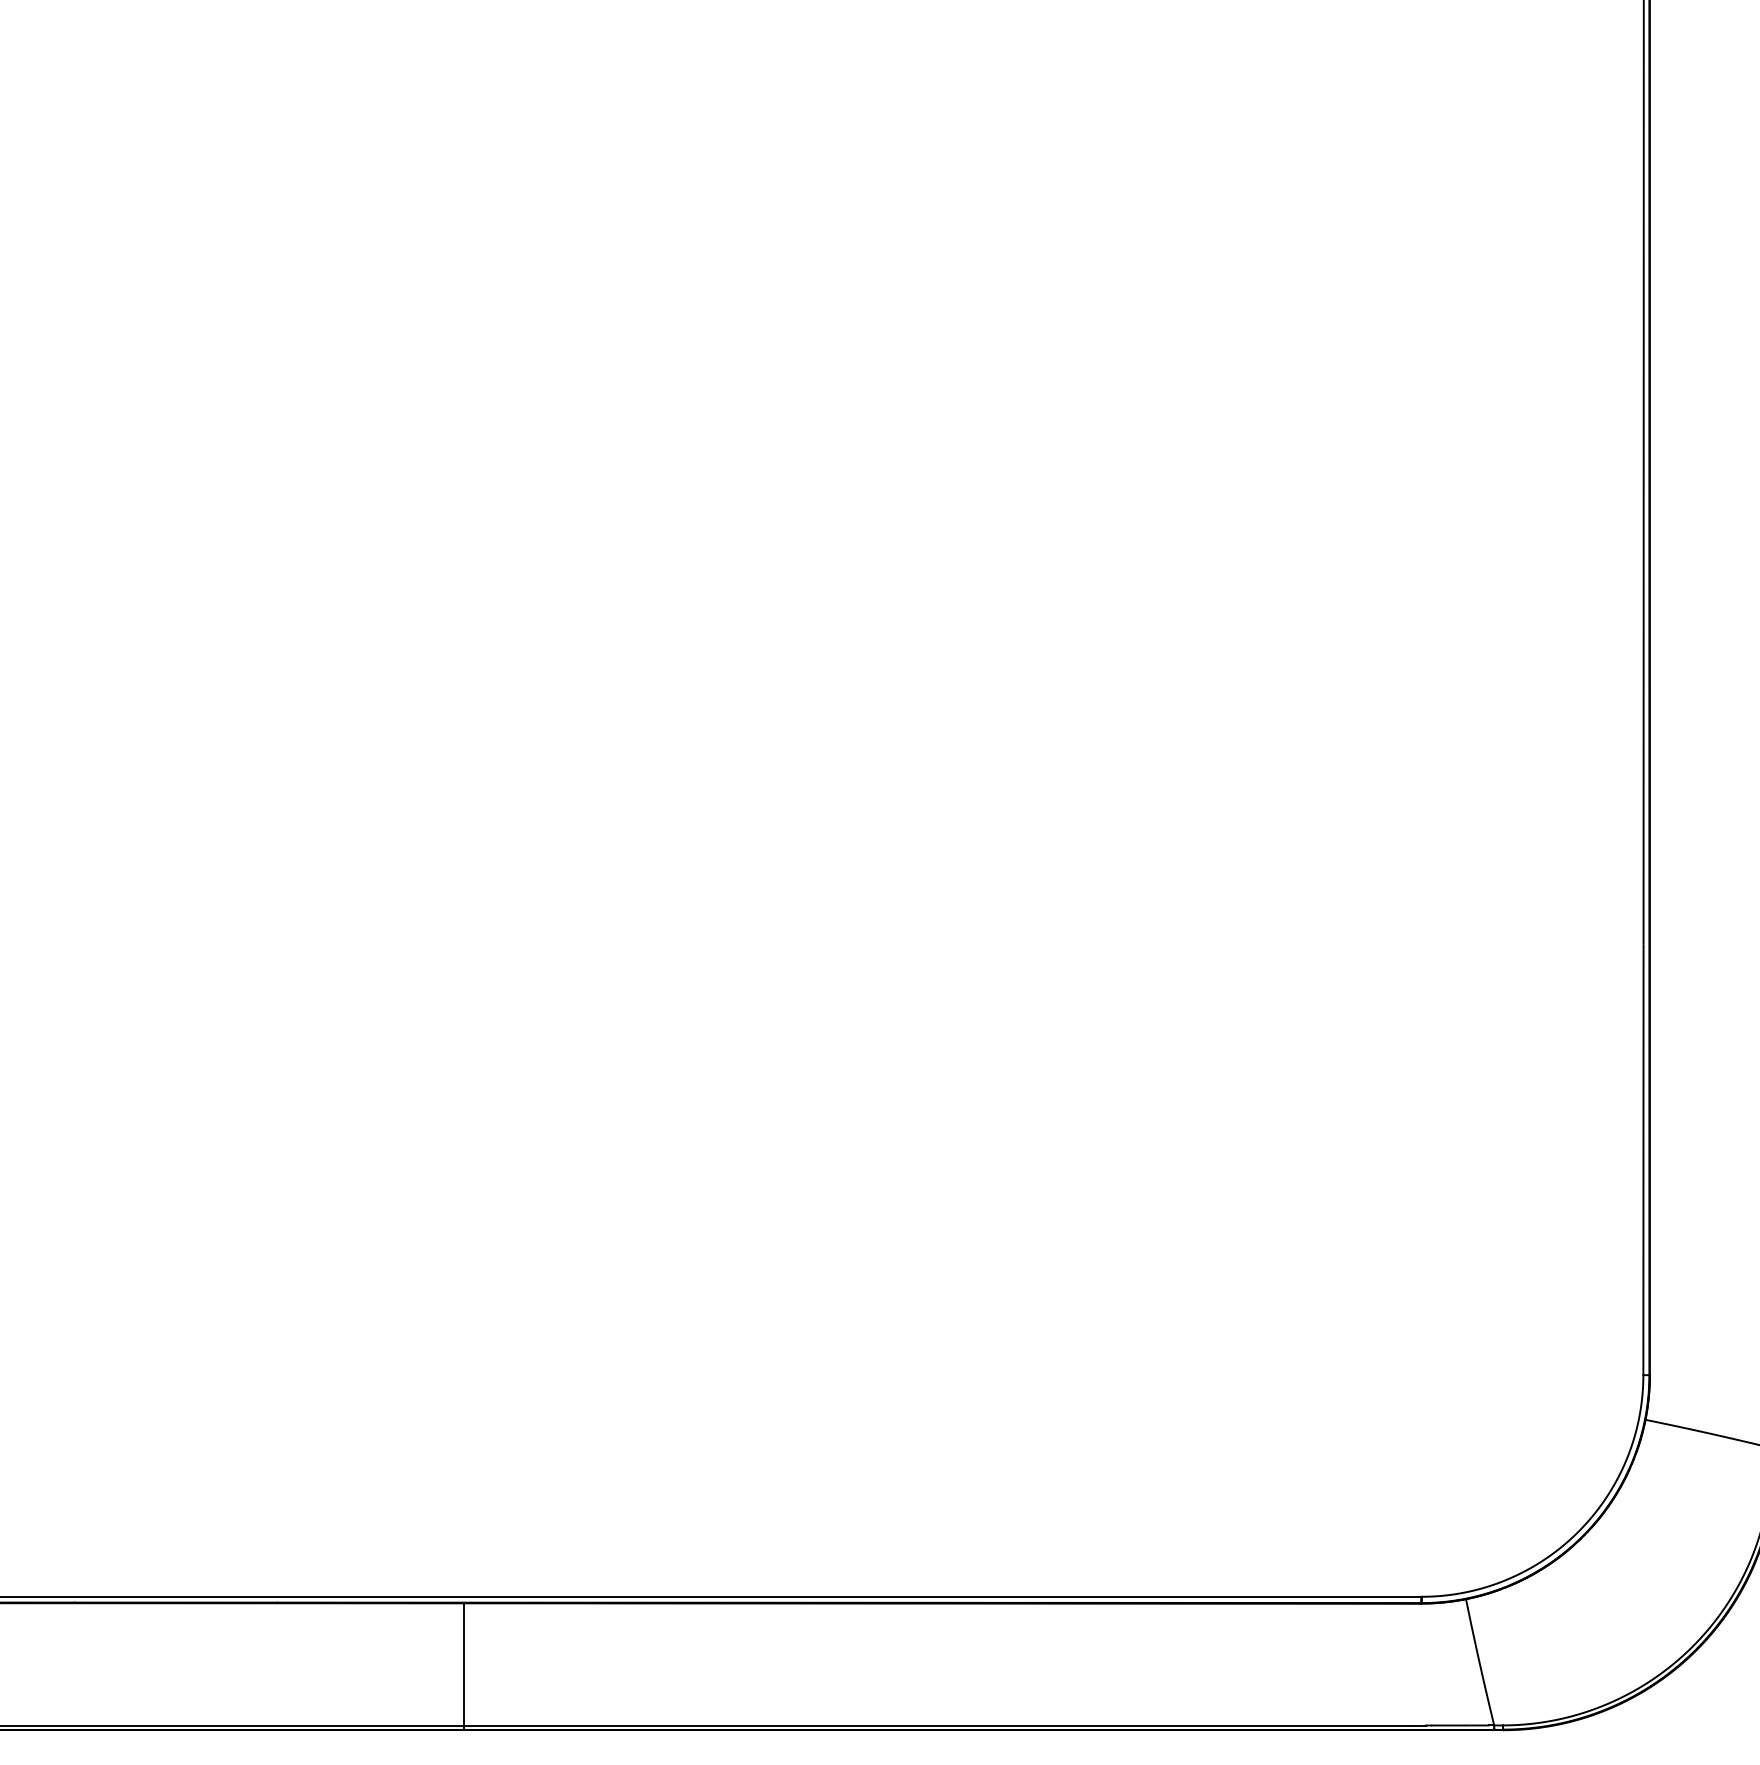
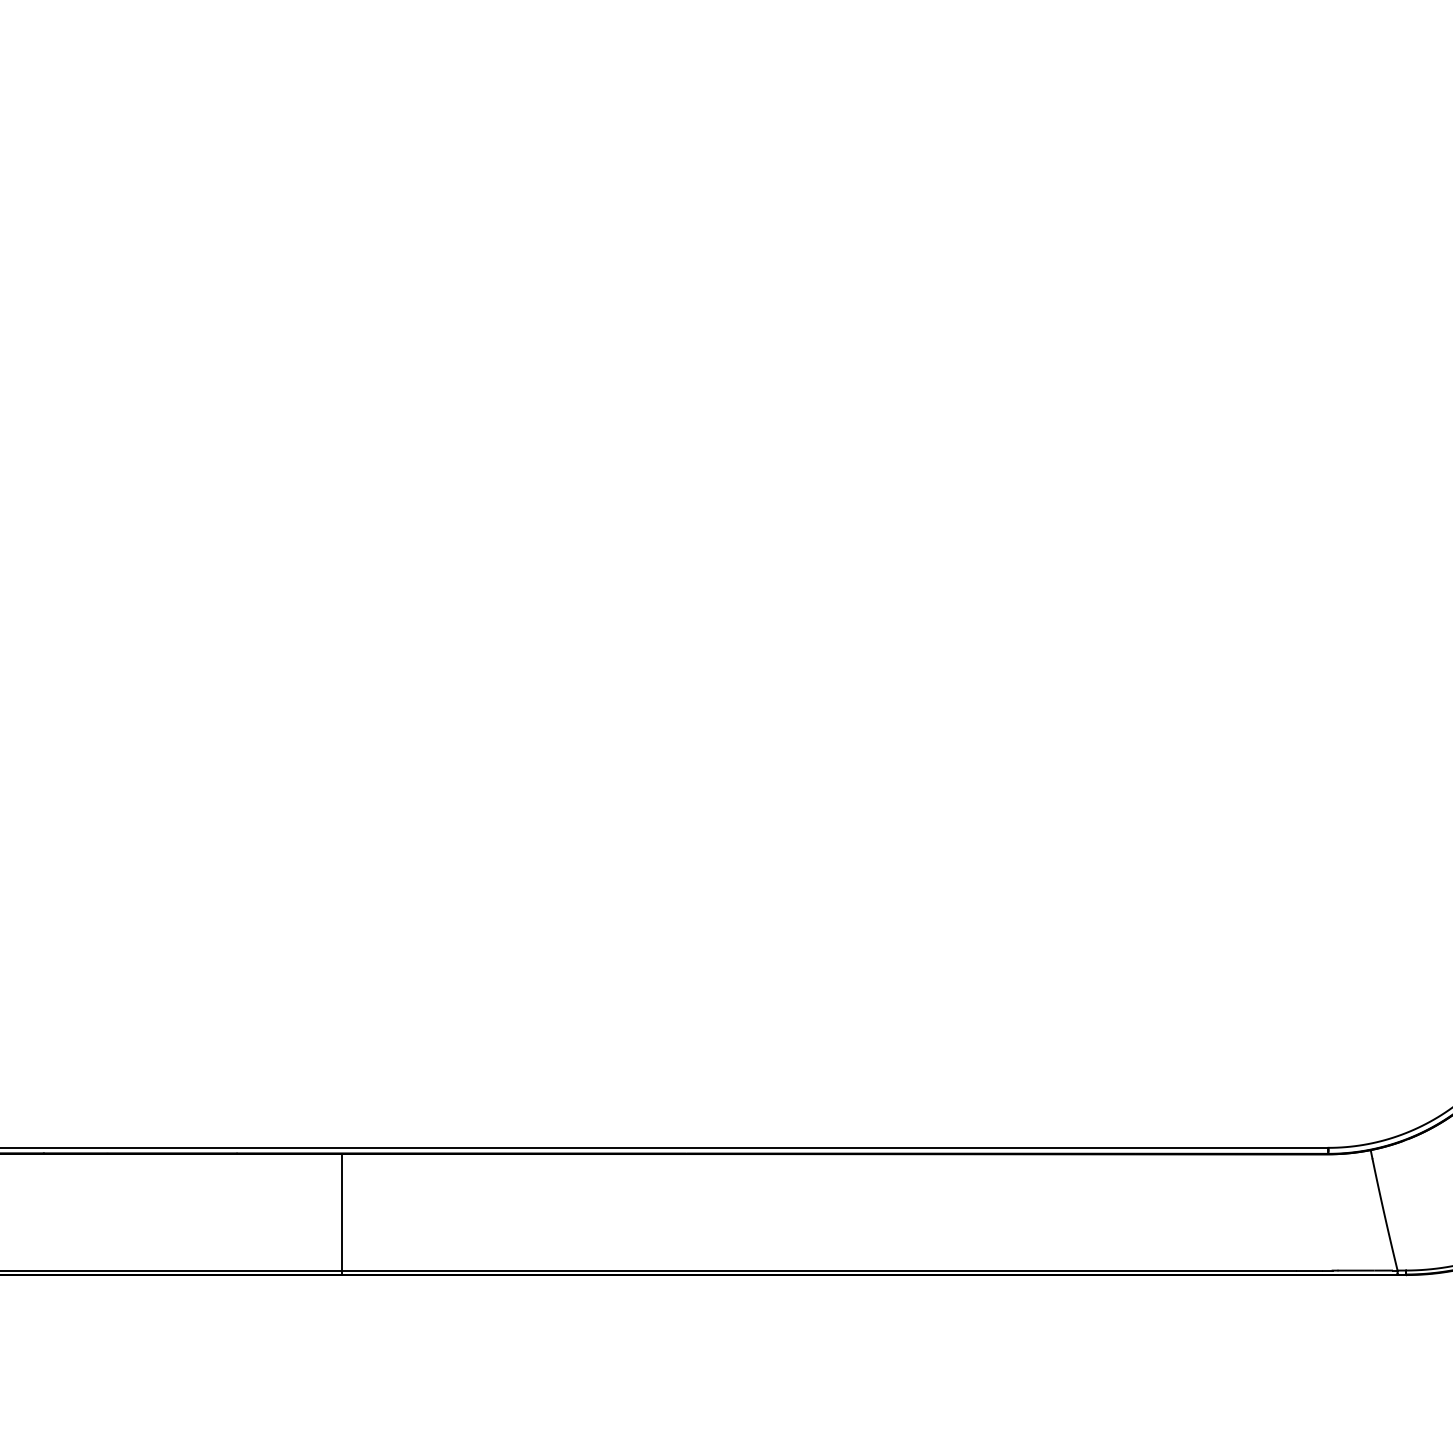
line: (464, 1666) -> (342, 1214), moved

